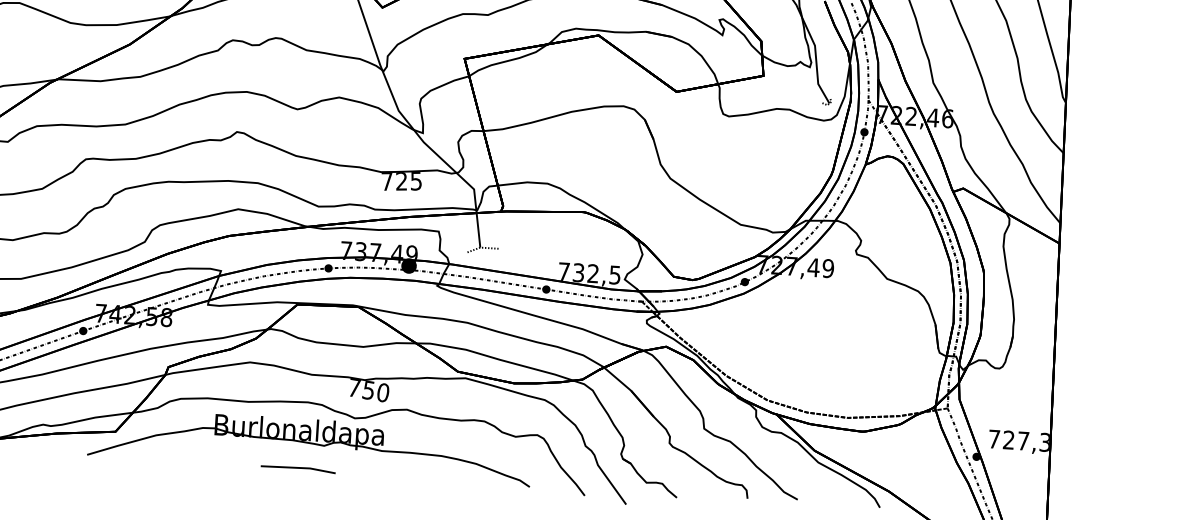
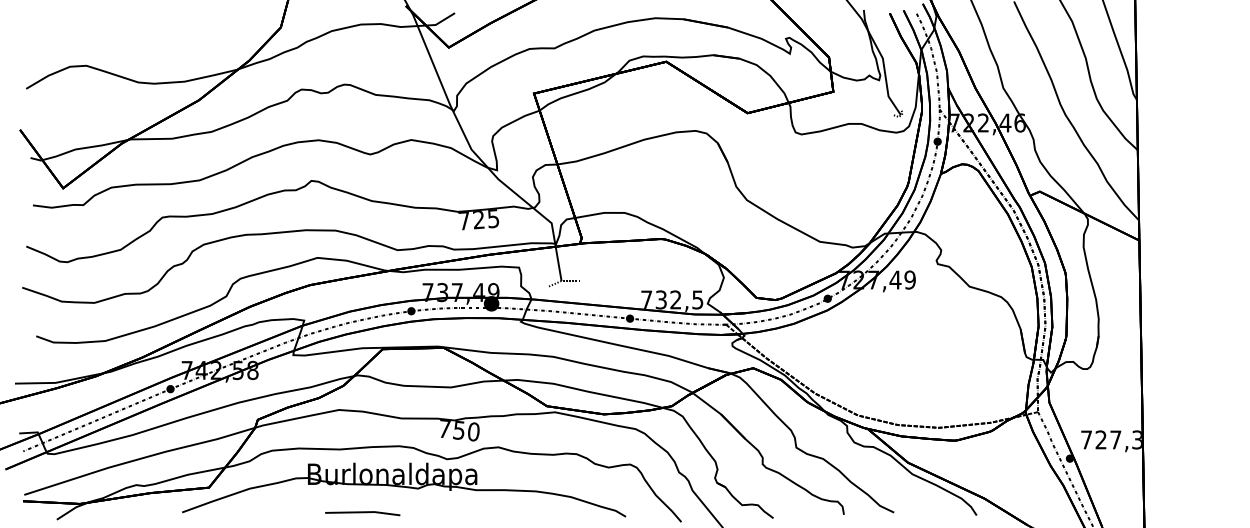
line: (298, 469) -> (362, 513), moved

